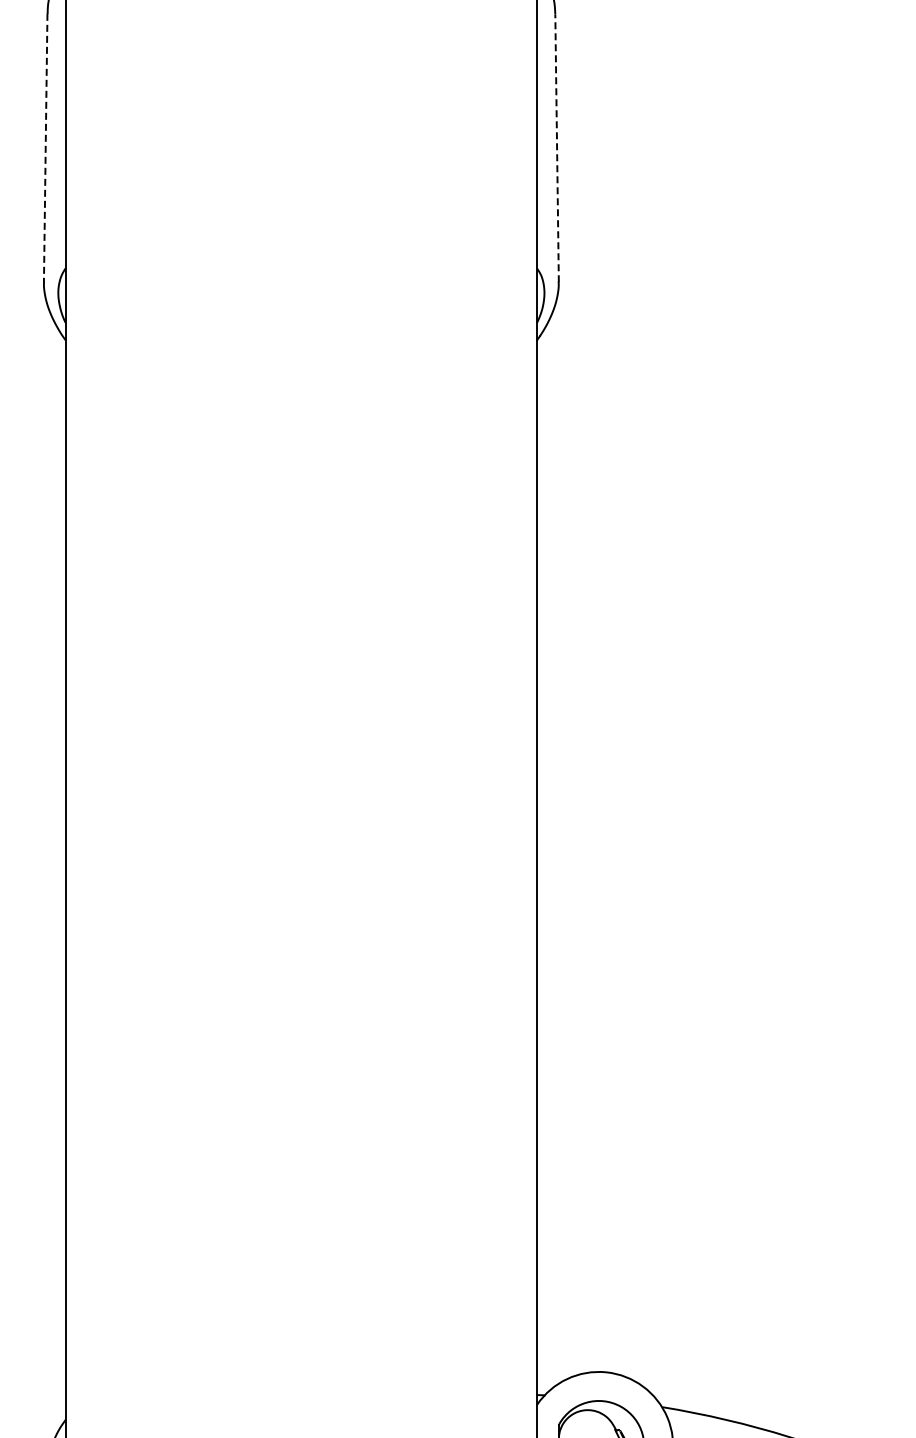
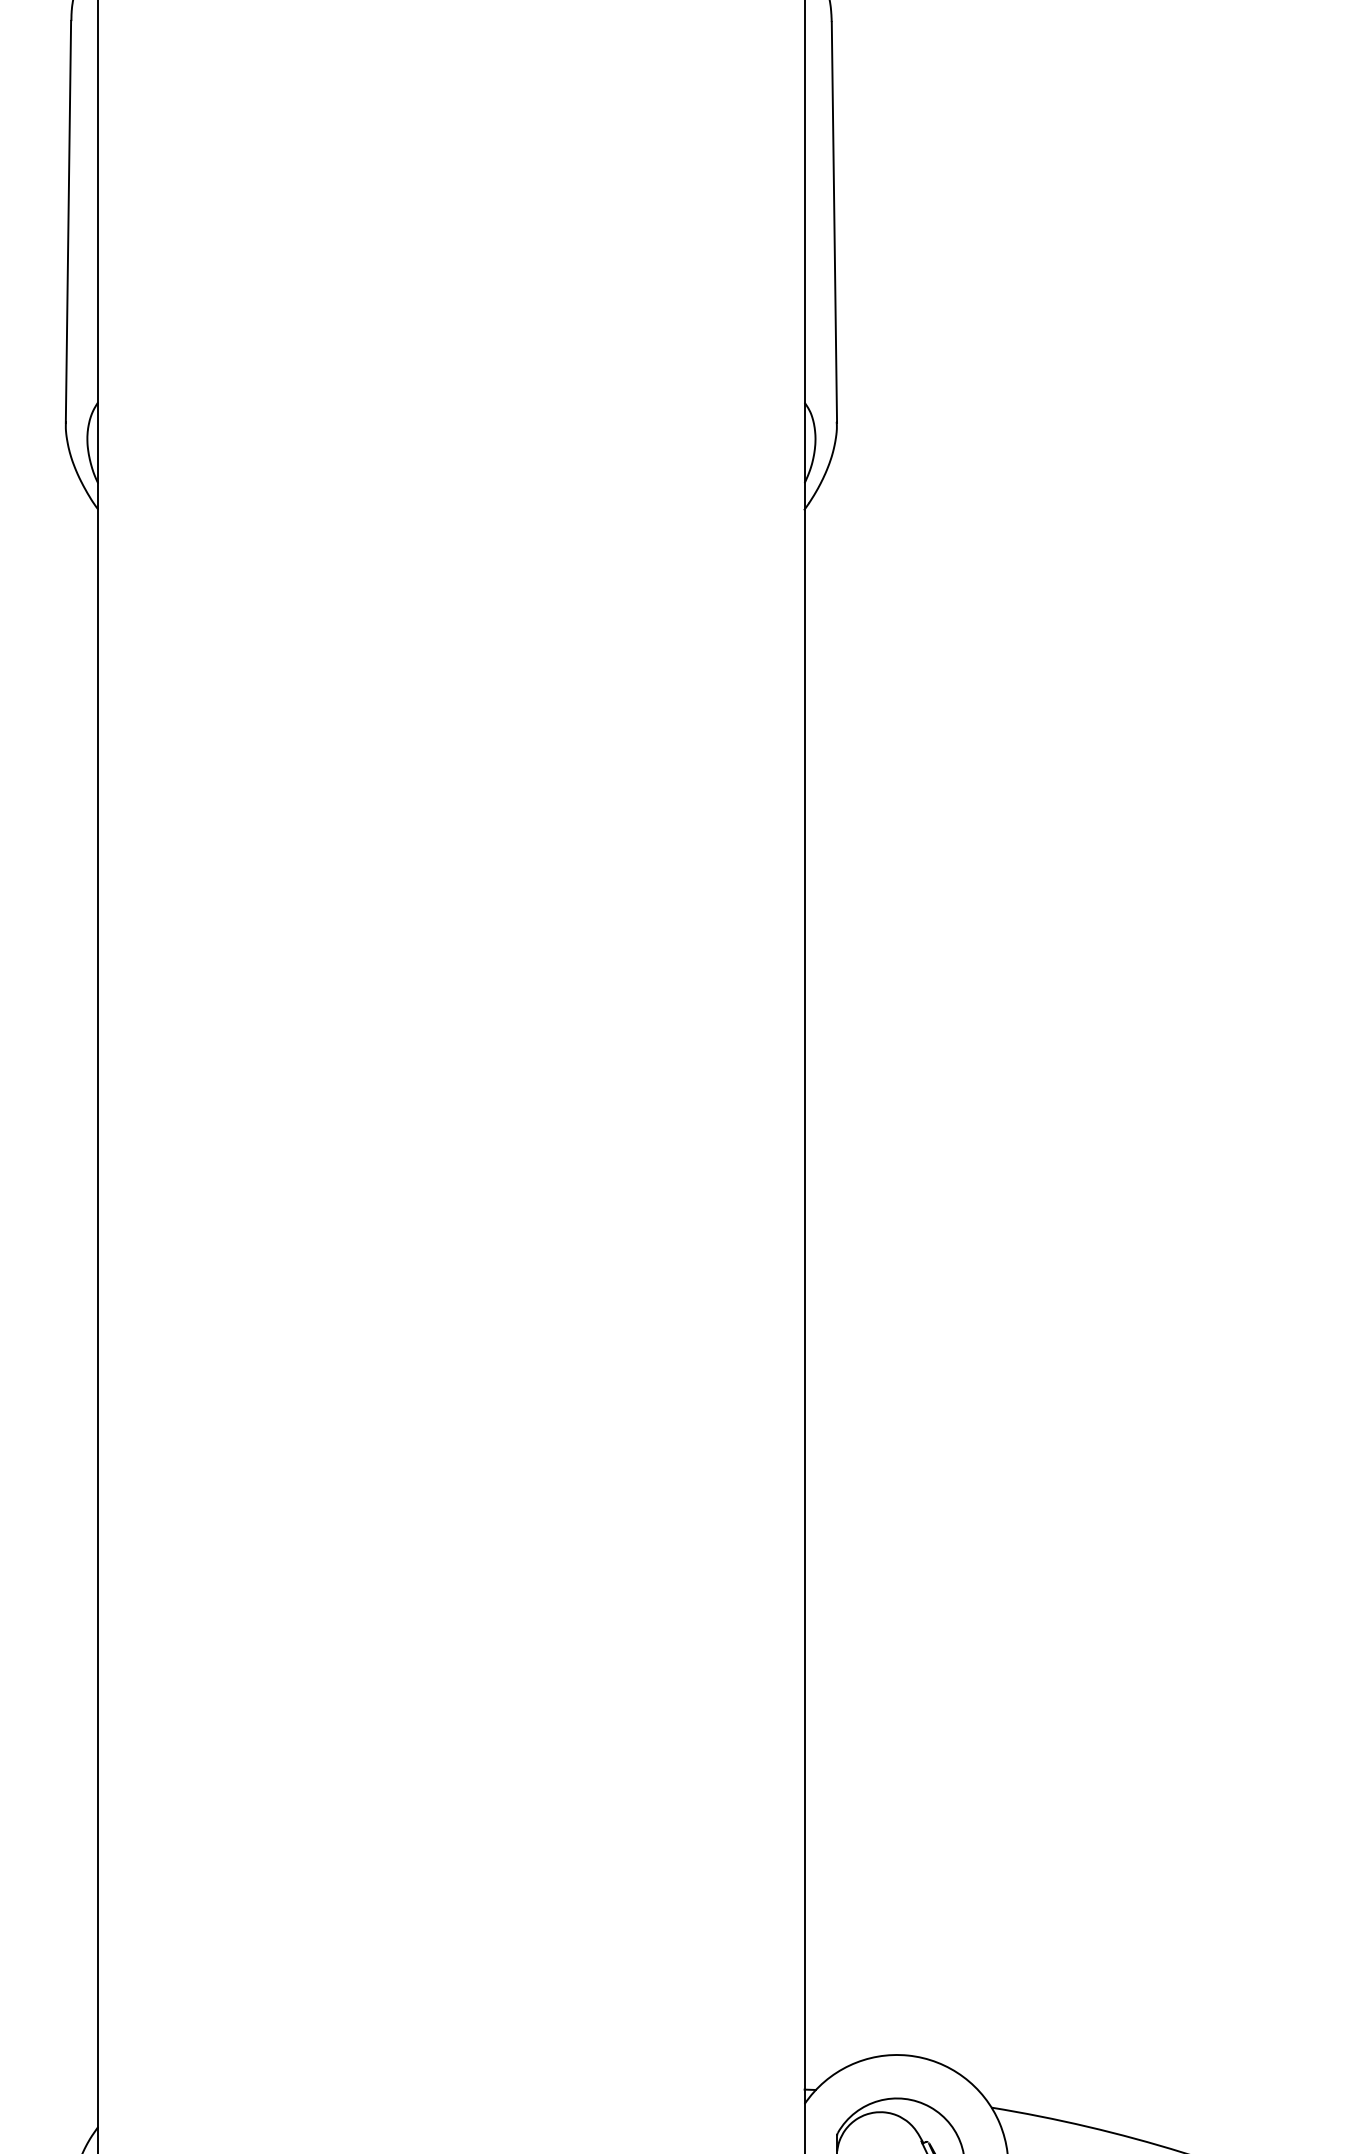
line: (45, 148) -> (68, 222), dashed -> solid
line: (557, 148) -> (835, 222), dashed -> solid

